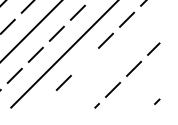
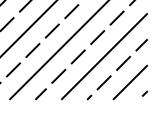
line: (84, 61) -> (77, 56), added
line: (113, 61) -> (104, 56), added
line: (141, 89) -> (130, 82), added
line: (44, 102) -> (40, 94), added

